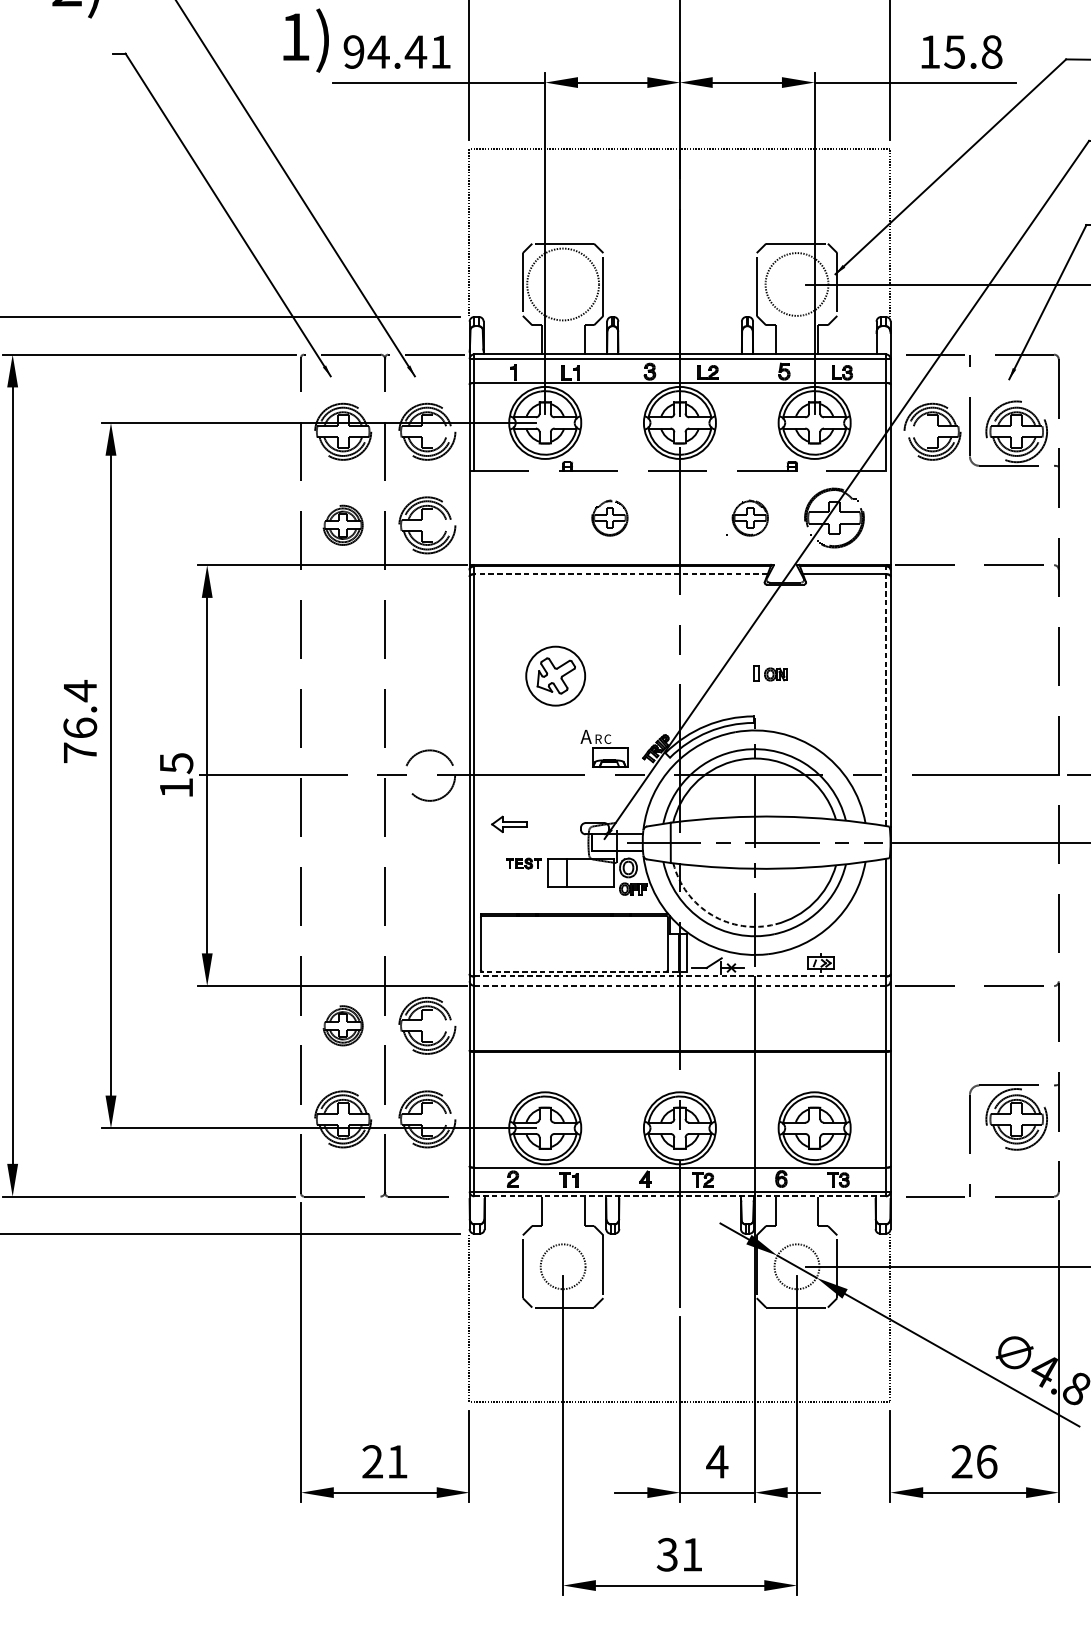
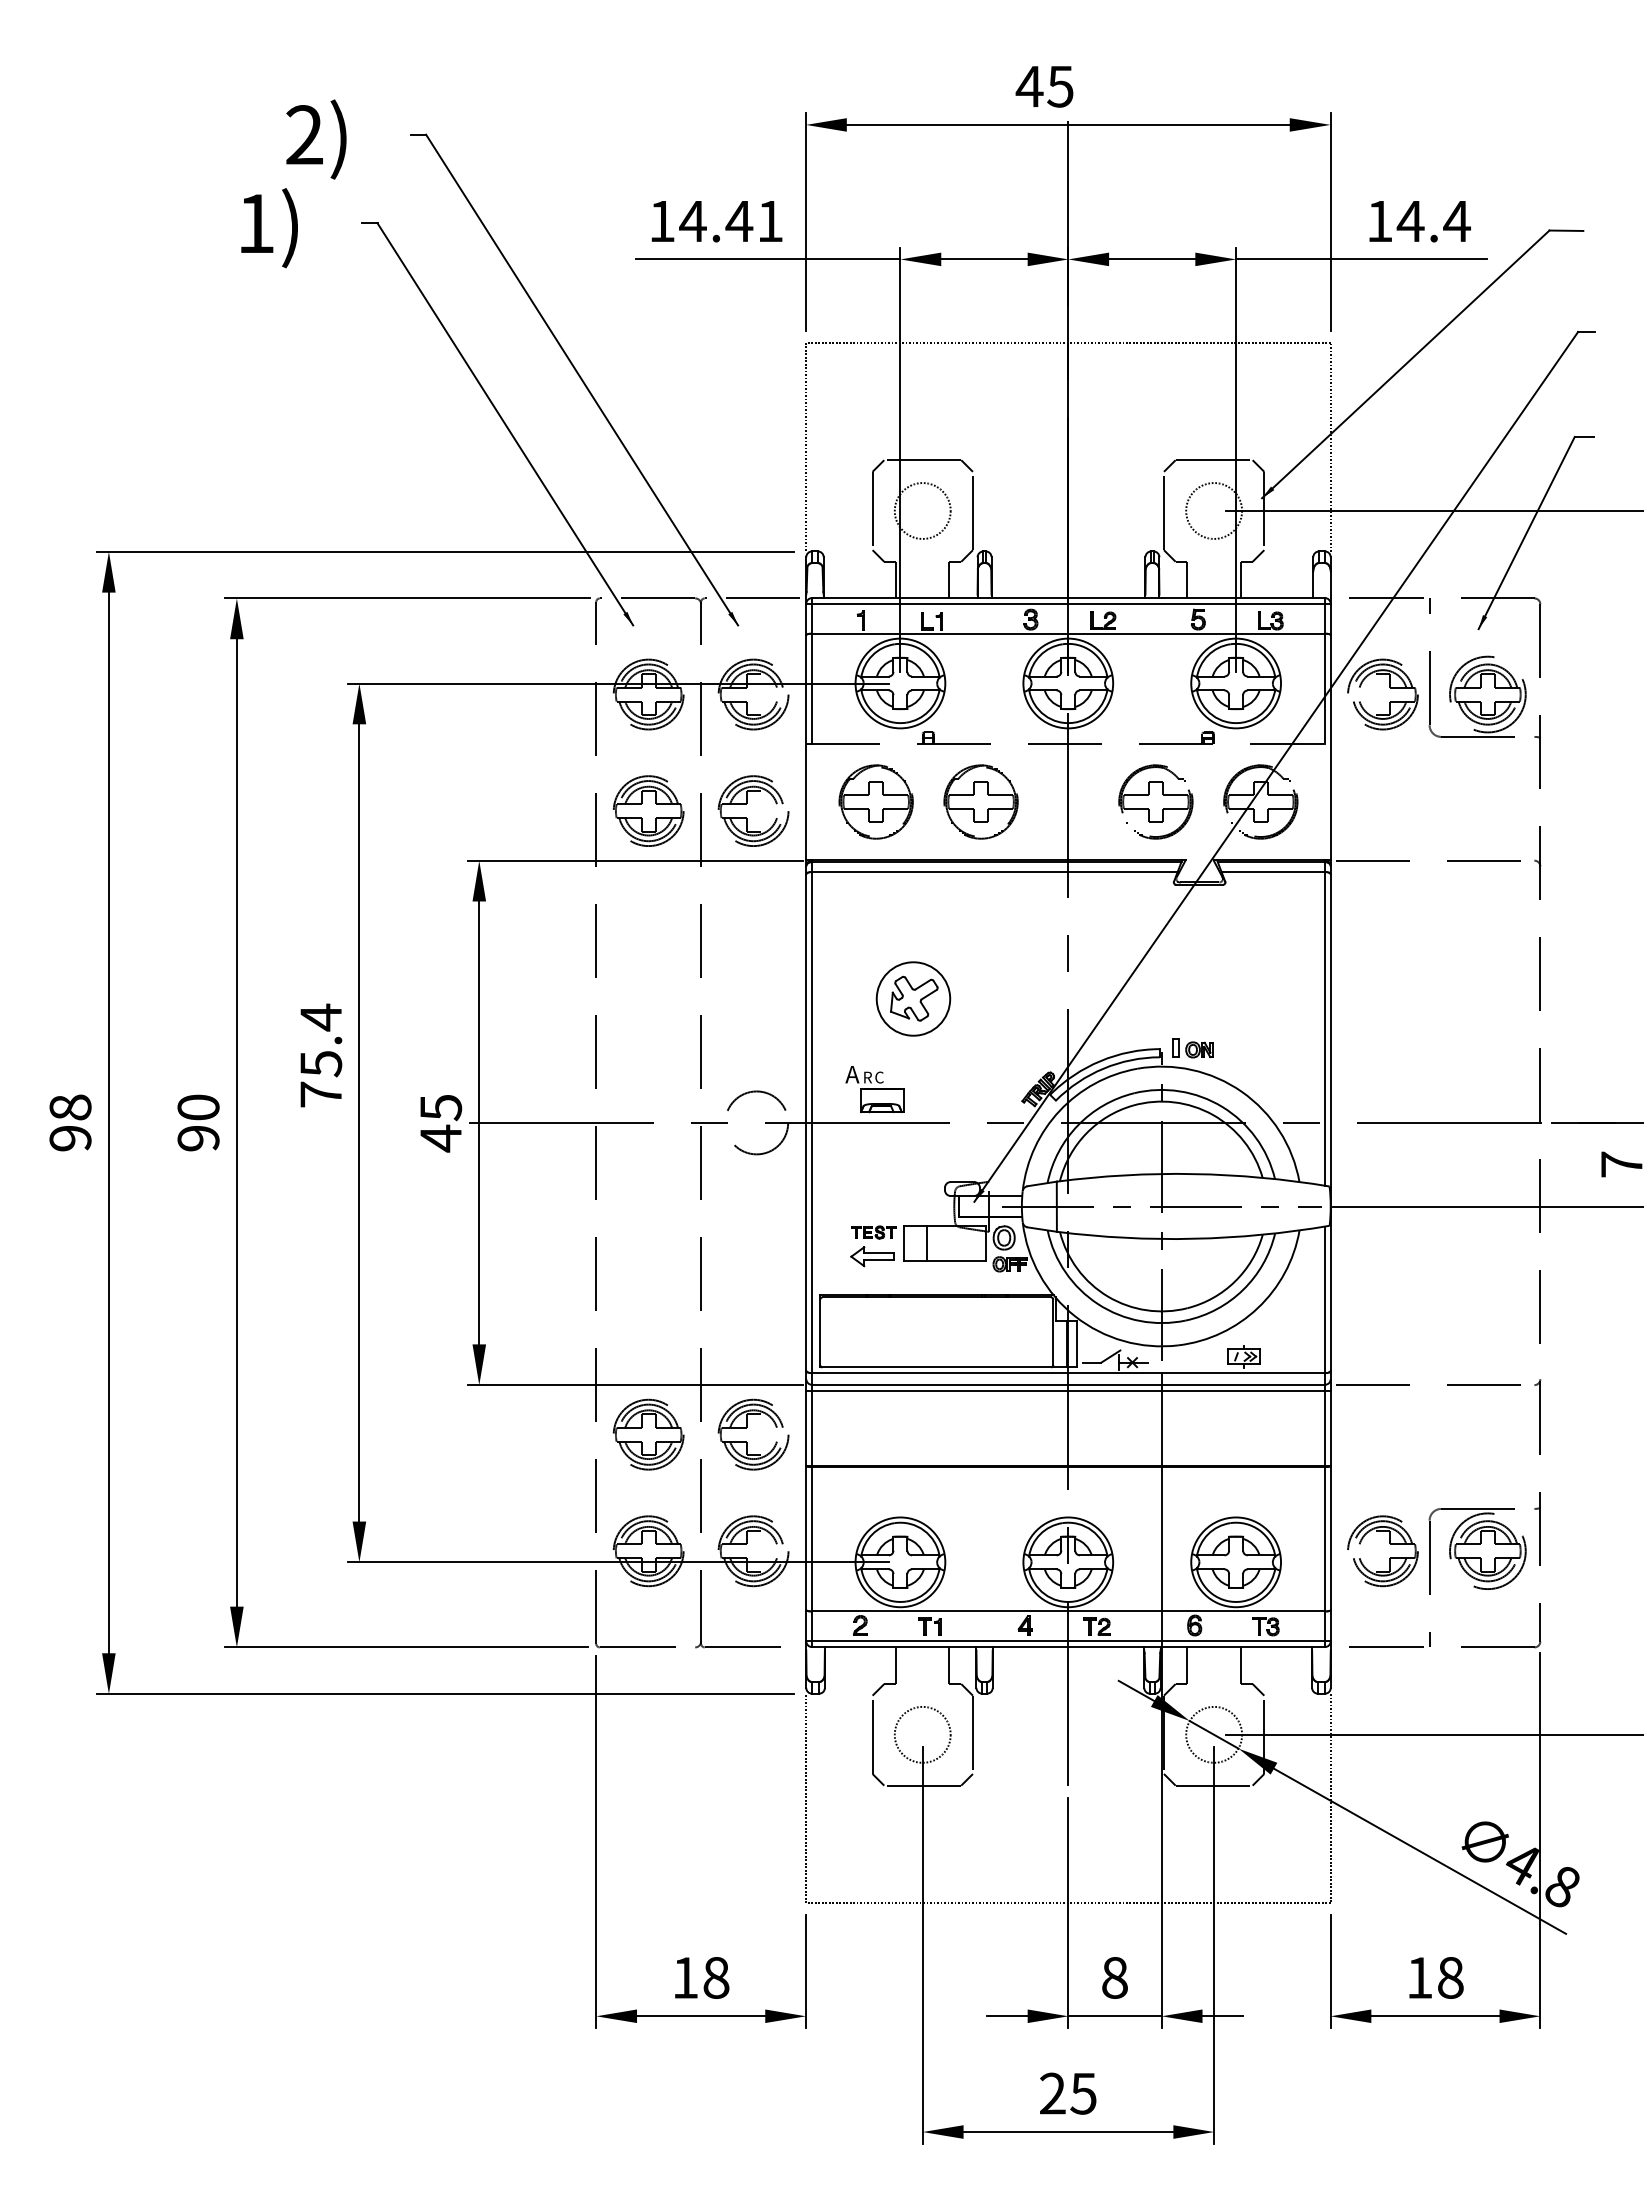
text: (306, 40) -> (269, 228), moved
text: (353, 52) -> (661, 221), 94.41 -> 14.41
text: (973, 52) -> (1433, 221), 15.8 -> 14.4
circle: (562, 284) -> (922, 510), size x0.62
circle: (797, 284) -> (1214, 510), size x0.71
part: (525, 517) -> (875, 801), added
part: (609, 517) -> (980, 801), size x1.67
part: (749, 517) -> (1155, 801), size x1.67
part: (343, 524) -> (648, 810), size x1.43
line: (620, 573) -> (994, 871), dashed -> solid
part: (770, 673) -> (1192, 1048), moved
line: (885, 695) -> (1324, 1023), dashed -> solid
text: (80, 727) -> (321, 1063), 76.4 -> 75.4
part: (603, 748) -> (874, 1089), moved
text: (176, 788) -> (440, 1138), 15 -> 45
part: (509, 824) -> (872, 1256), moved
arc: (711, 914) -> (1107, 1296), dashed -> solid
line: (583, 971) -> (947, 1367), dashed -> solid
line: (680, 976) -> (1069, 1373), dashed -> solid
line: (680, 985) -> (1069, 1384), dashed -> solid
line: (680, 990) -> (1068, 1390), added
part: (343, 1025) -> (648, 1434), size x1.43
part: (937, 1125) -> (1389, 1558), added
line: (680, 1196) -> (1068, 1647), dashed -> solid
text: (384, 1461) -> (700, 1977), 21 -> 18
text: (717, 1461) -> (1114, 1977), 4 -> 8
text: (974, 1461) -> (1435, 1977), 26 -> 18
text: (679, 1554) -> (1067, 2093), 31 -> 25

